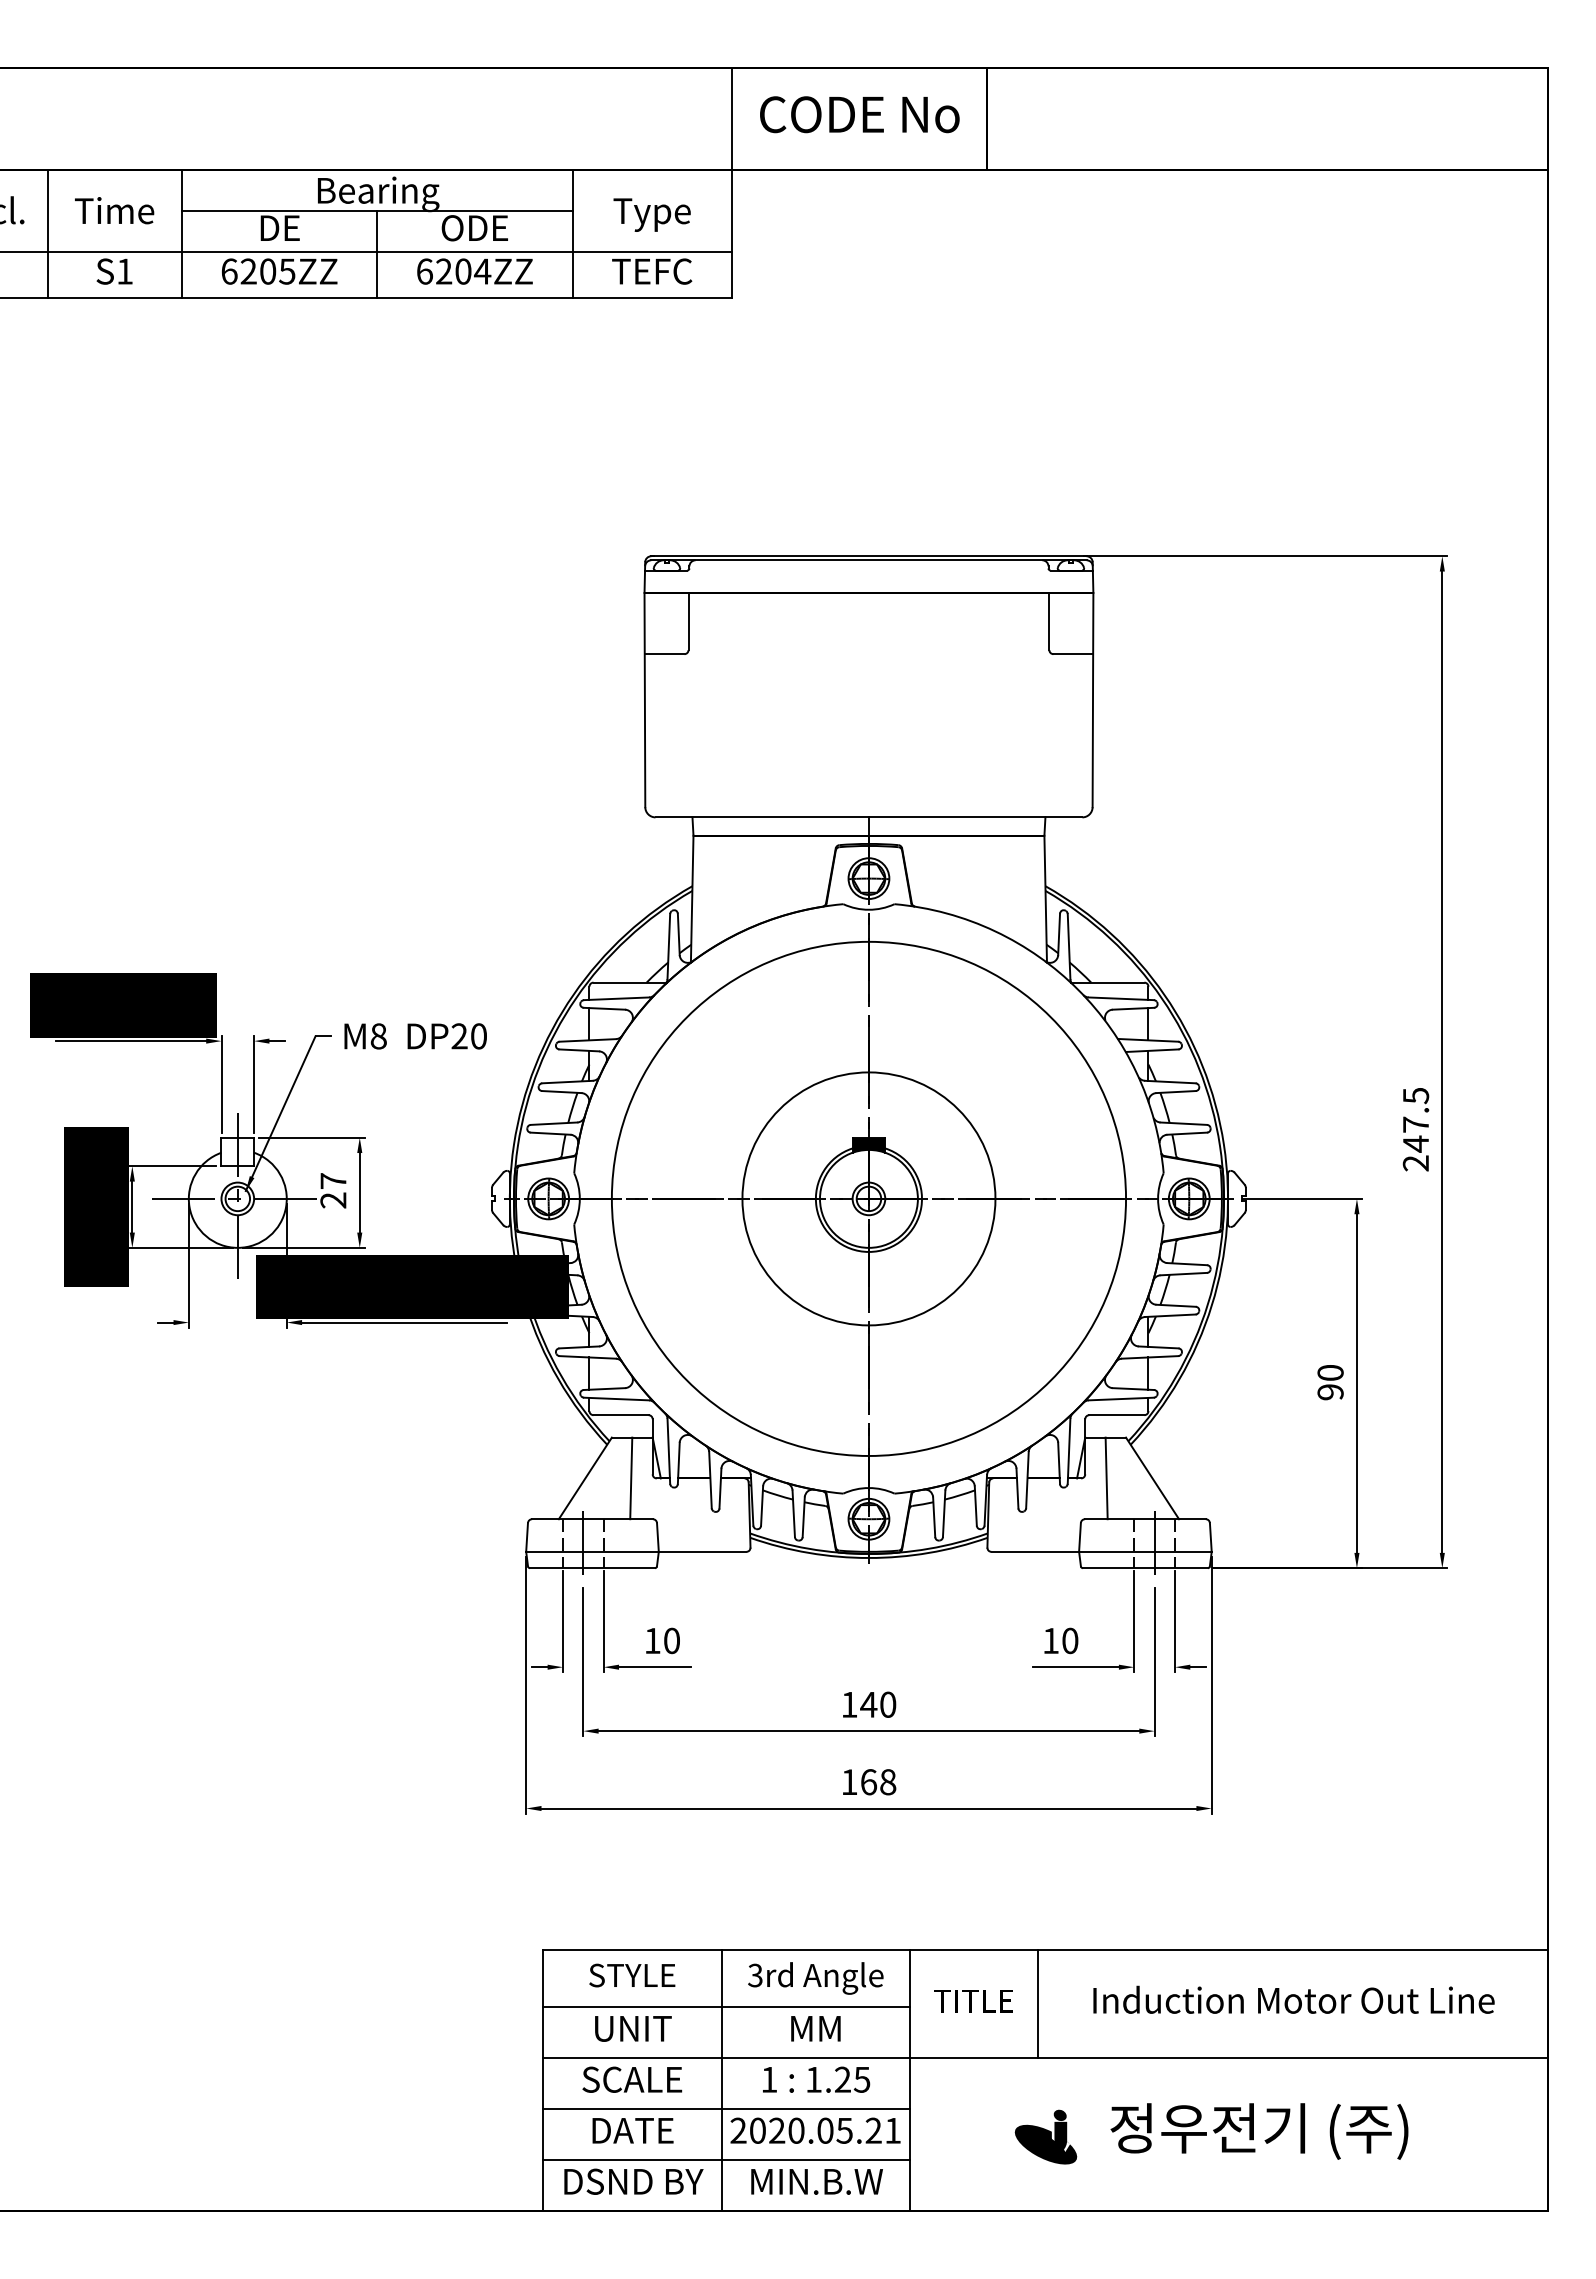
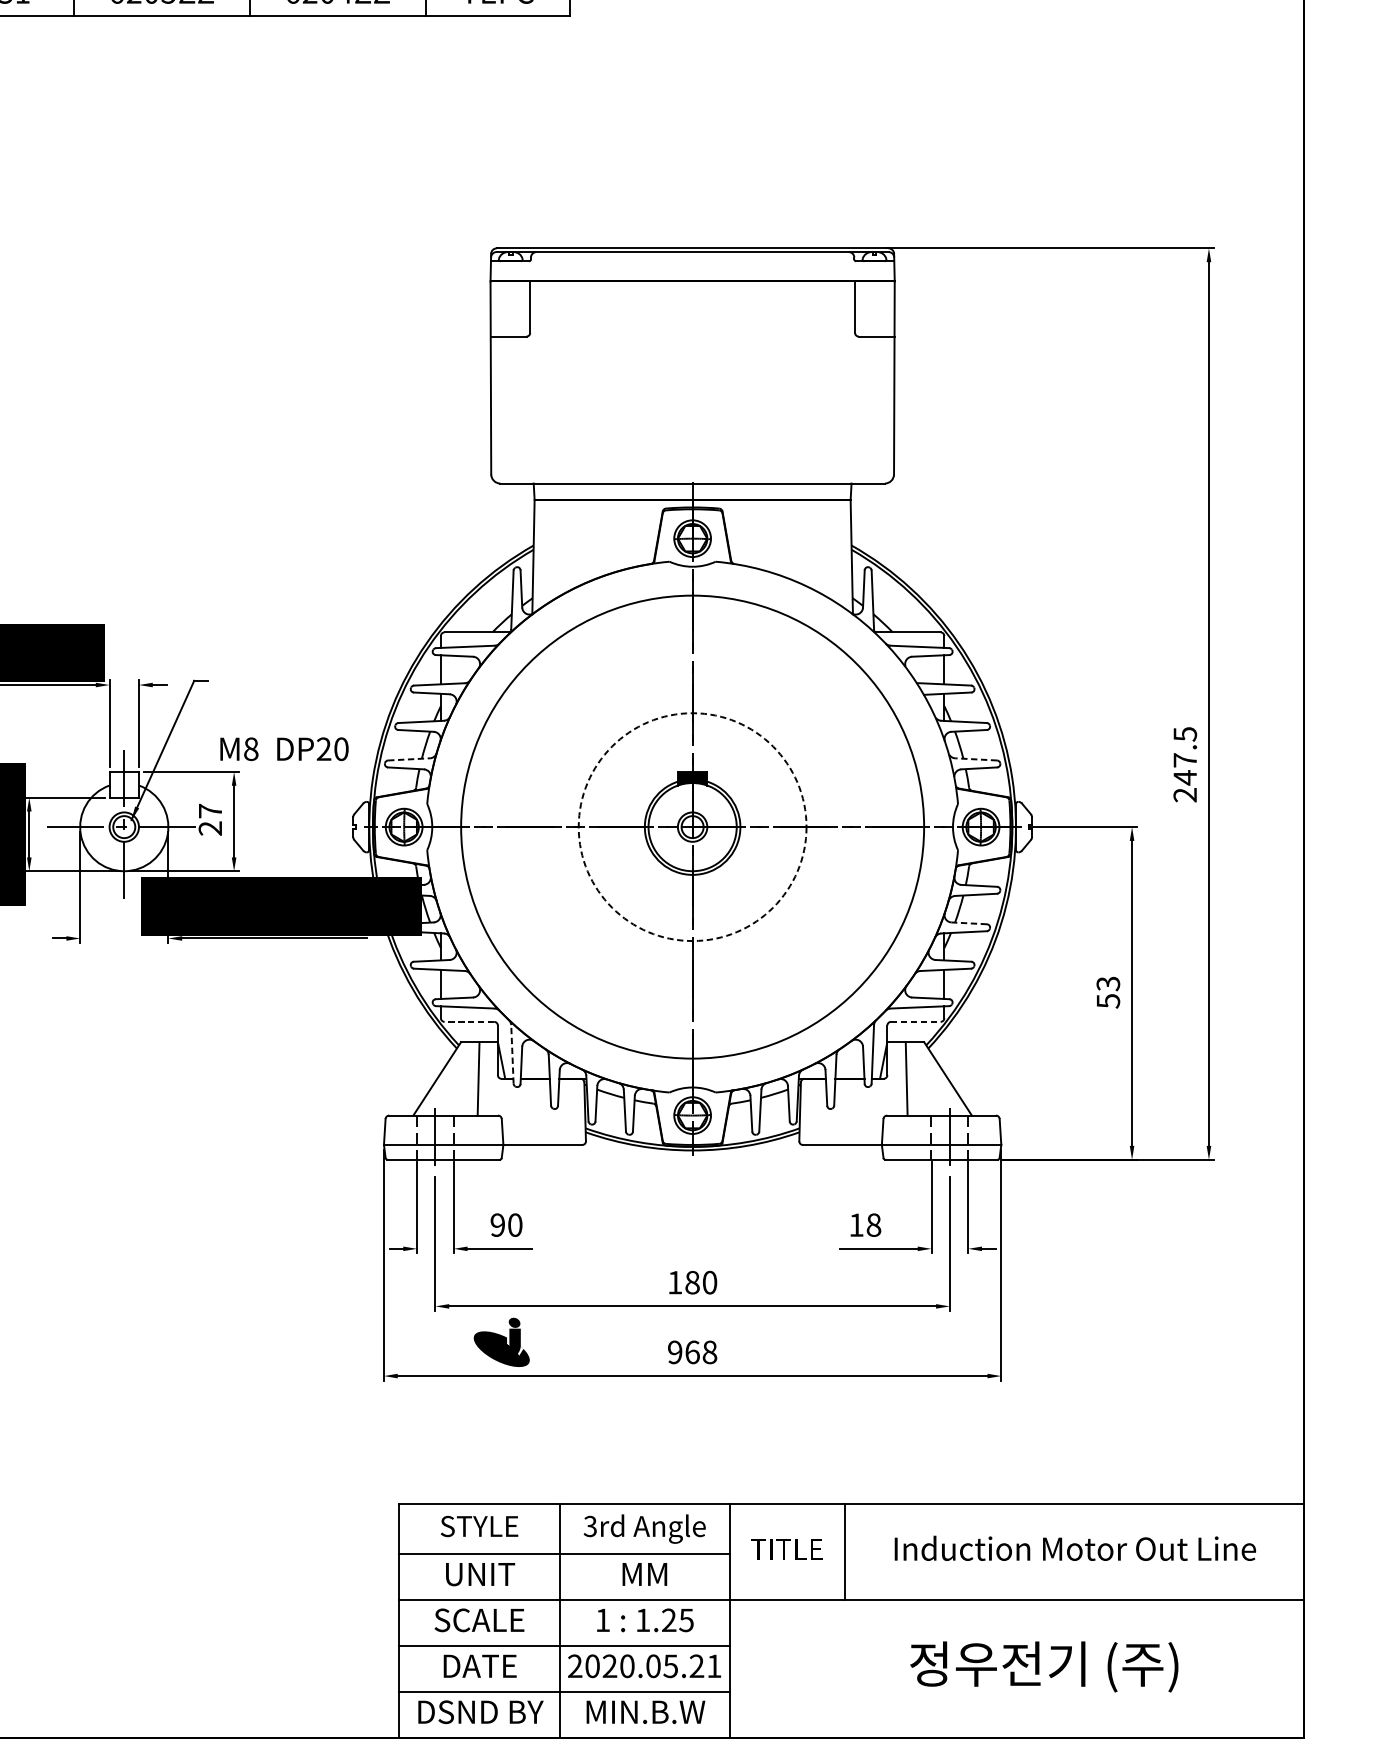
text: (415, 1036) -> (284, 749), moved
line: (554, 1123) -> (409, 759), solid -> dashed
line: (1183, 1123) -> (975, 759), solid -> dashed
circle: (868, 1198) -> (692, 826), solid -> dashed
line: (1176, 1305) -> (969, 923), solid -> dashed
text: (1330, 1382) -> (1108, 992), 90 -> 53
line: (621, 1415) -> (469, 1022), solid -> dashed
line: (1116, 1415) -> (915, 1022), solid -> dashed
line: (668, 1451) -> (512, 1054), solid -> dashed
text: (652, 1640) -> (497, 1224), 10 -> 90
text: (1070, 1640) -> (874, 1224), 10 -> 18
text: (868, 1704) -> (692, 1282), 140 -> 180
text: (849, 1782) -> (675, 1352), 168 -> 968
part: (1045, 2136) -> (501, 1341), moved

